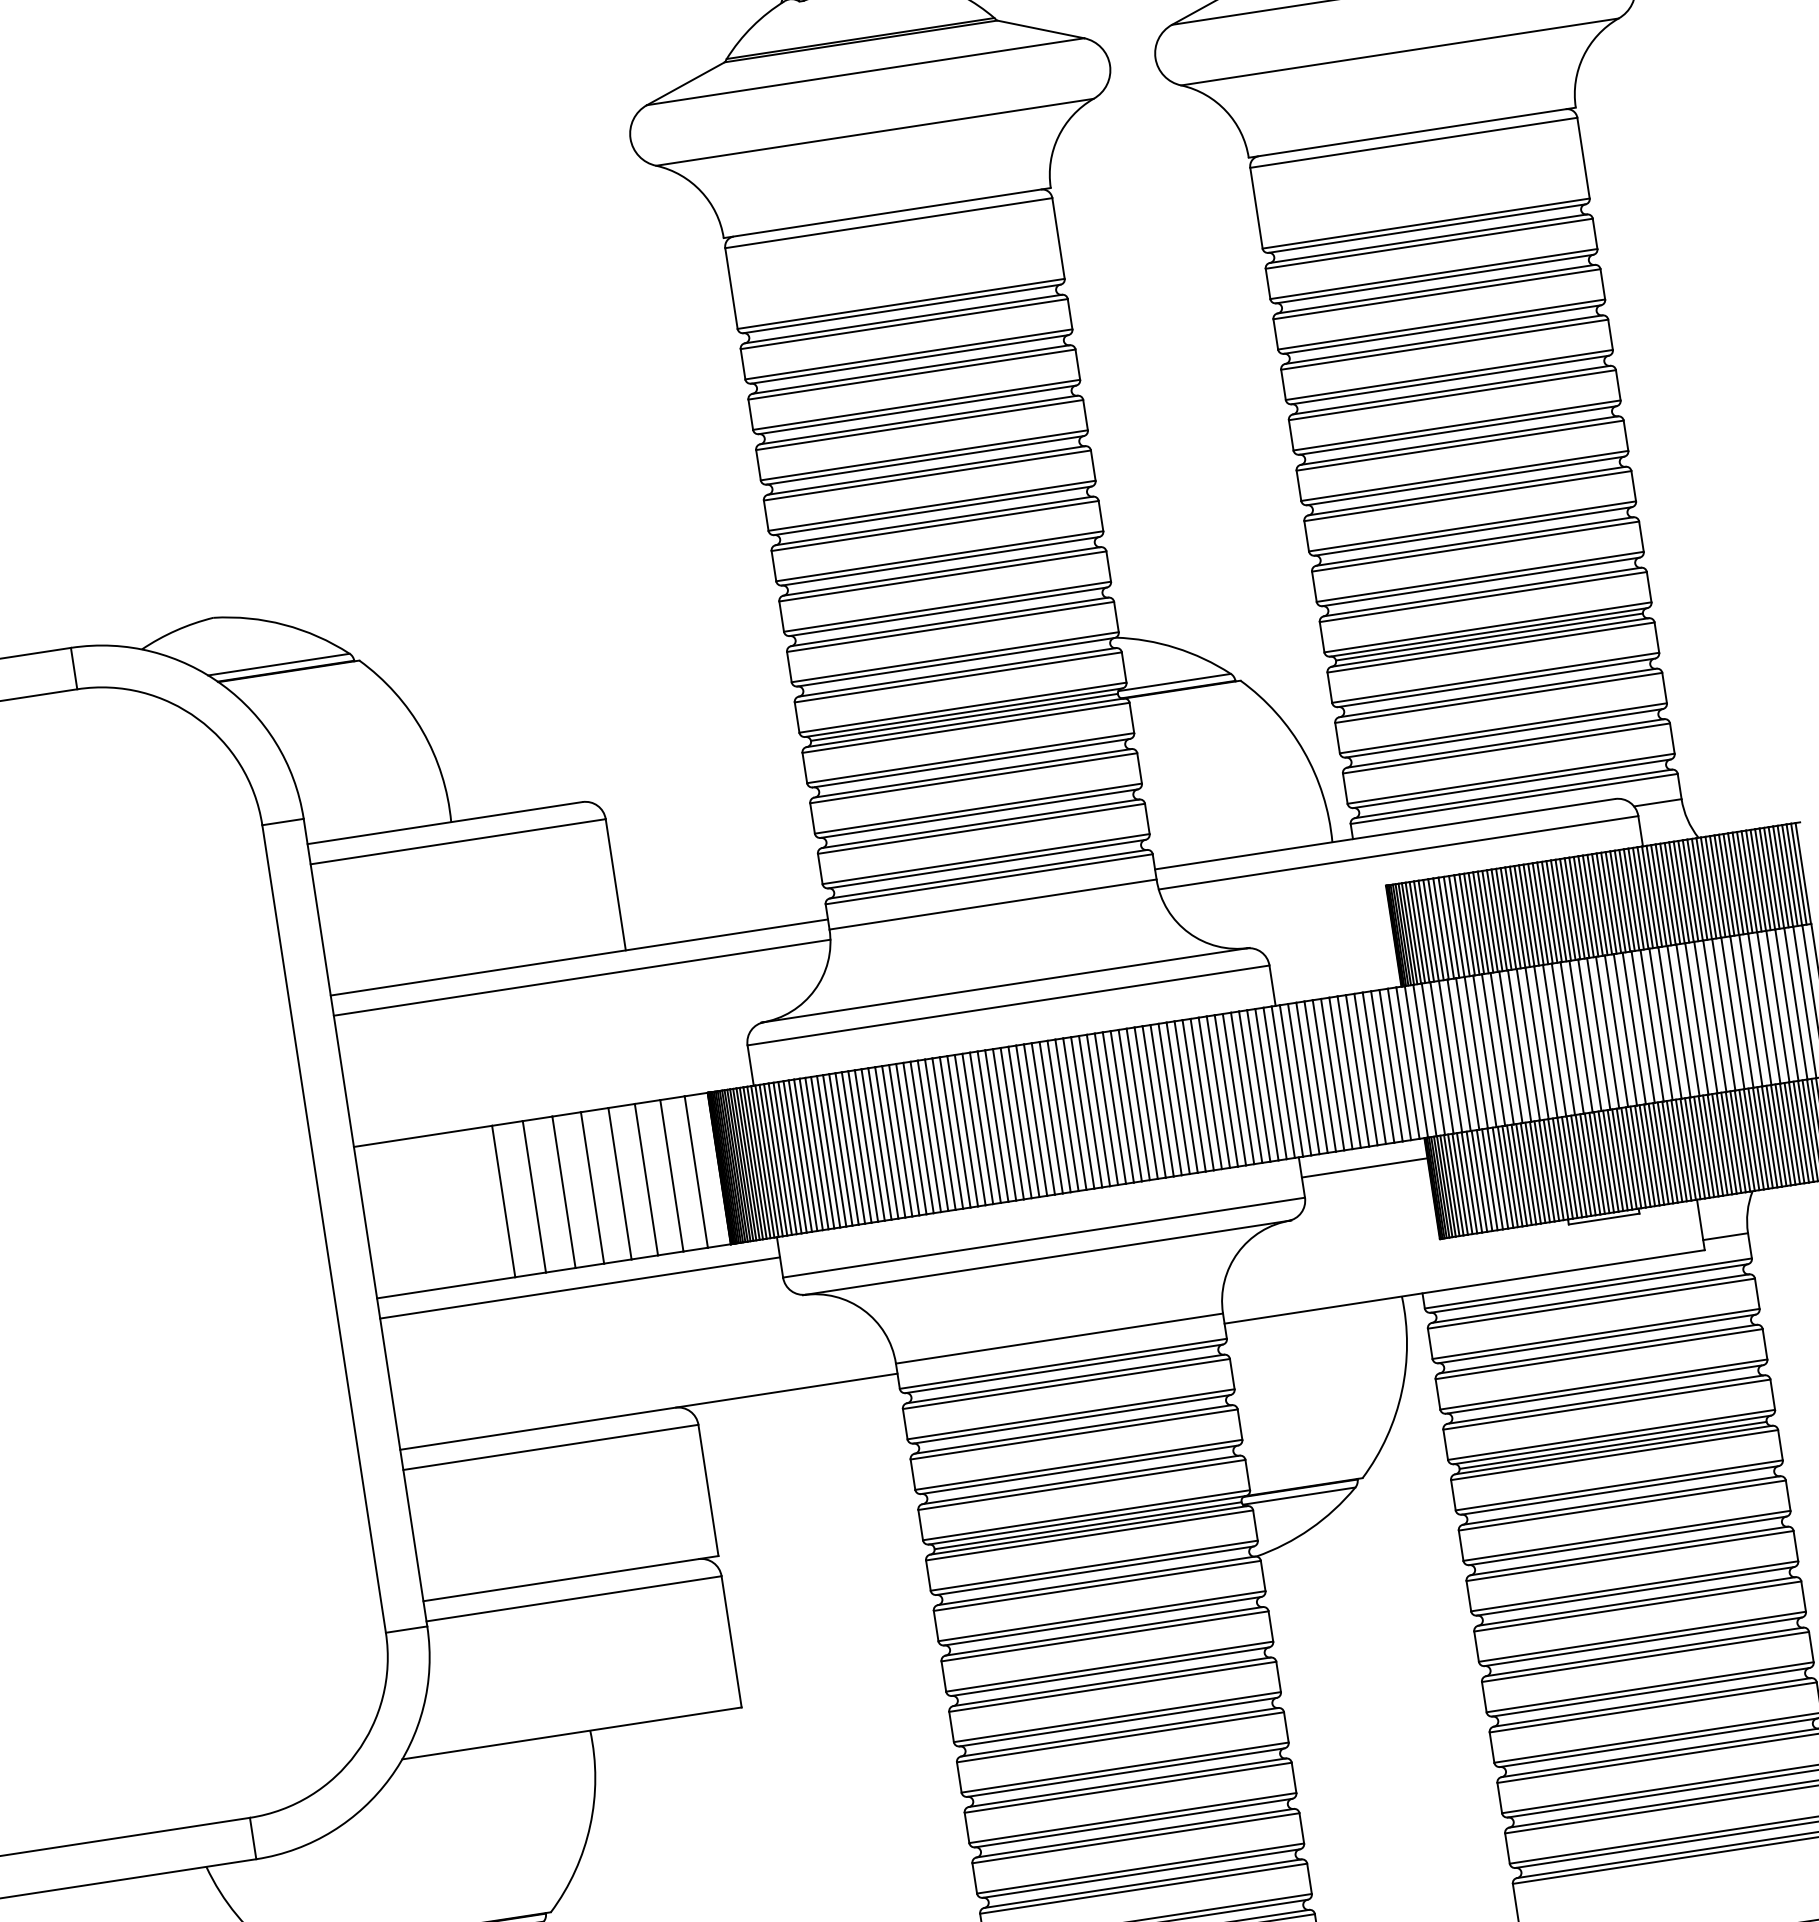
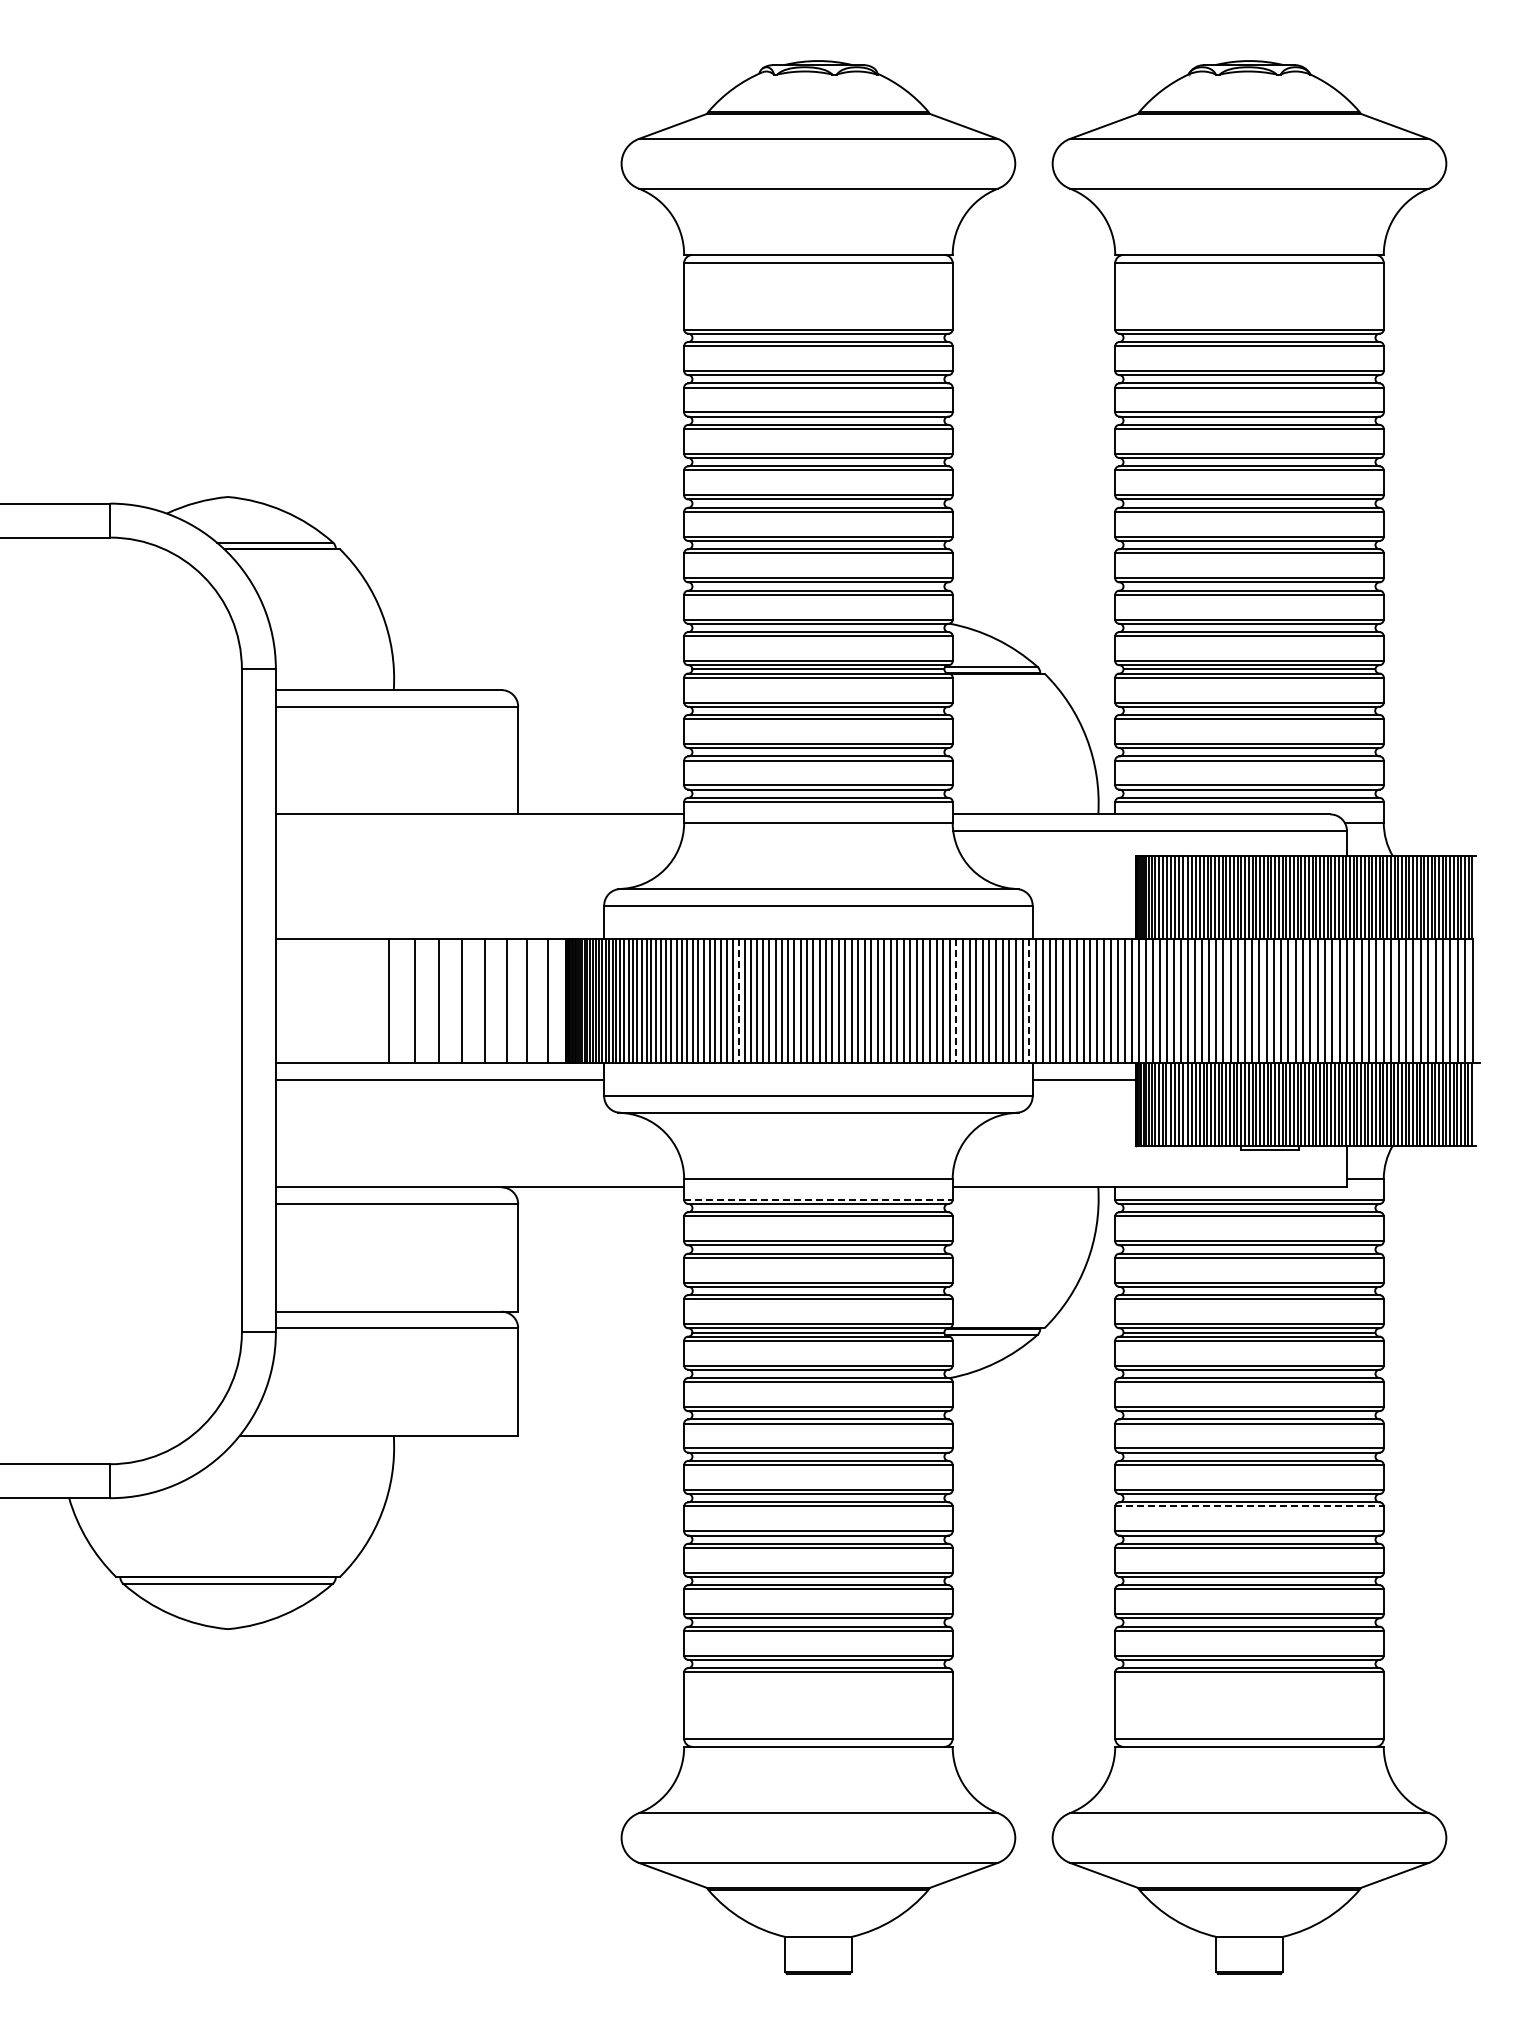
line: (581, 978) -> (479, 831), removed
line: (1283, 1082) -> (1029, 1001), solid -> dashed
line: (1194, 1096) -> (956, 1001), solid -> dashed
line: (929, 1137) -> (738, 1001), solid -> dashed
line: (1063, 1363) -> (818, 1199), solid -> dashed
line: (1646, 1656) -> (1250, 1506), solid -> dashed

